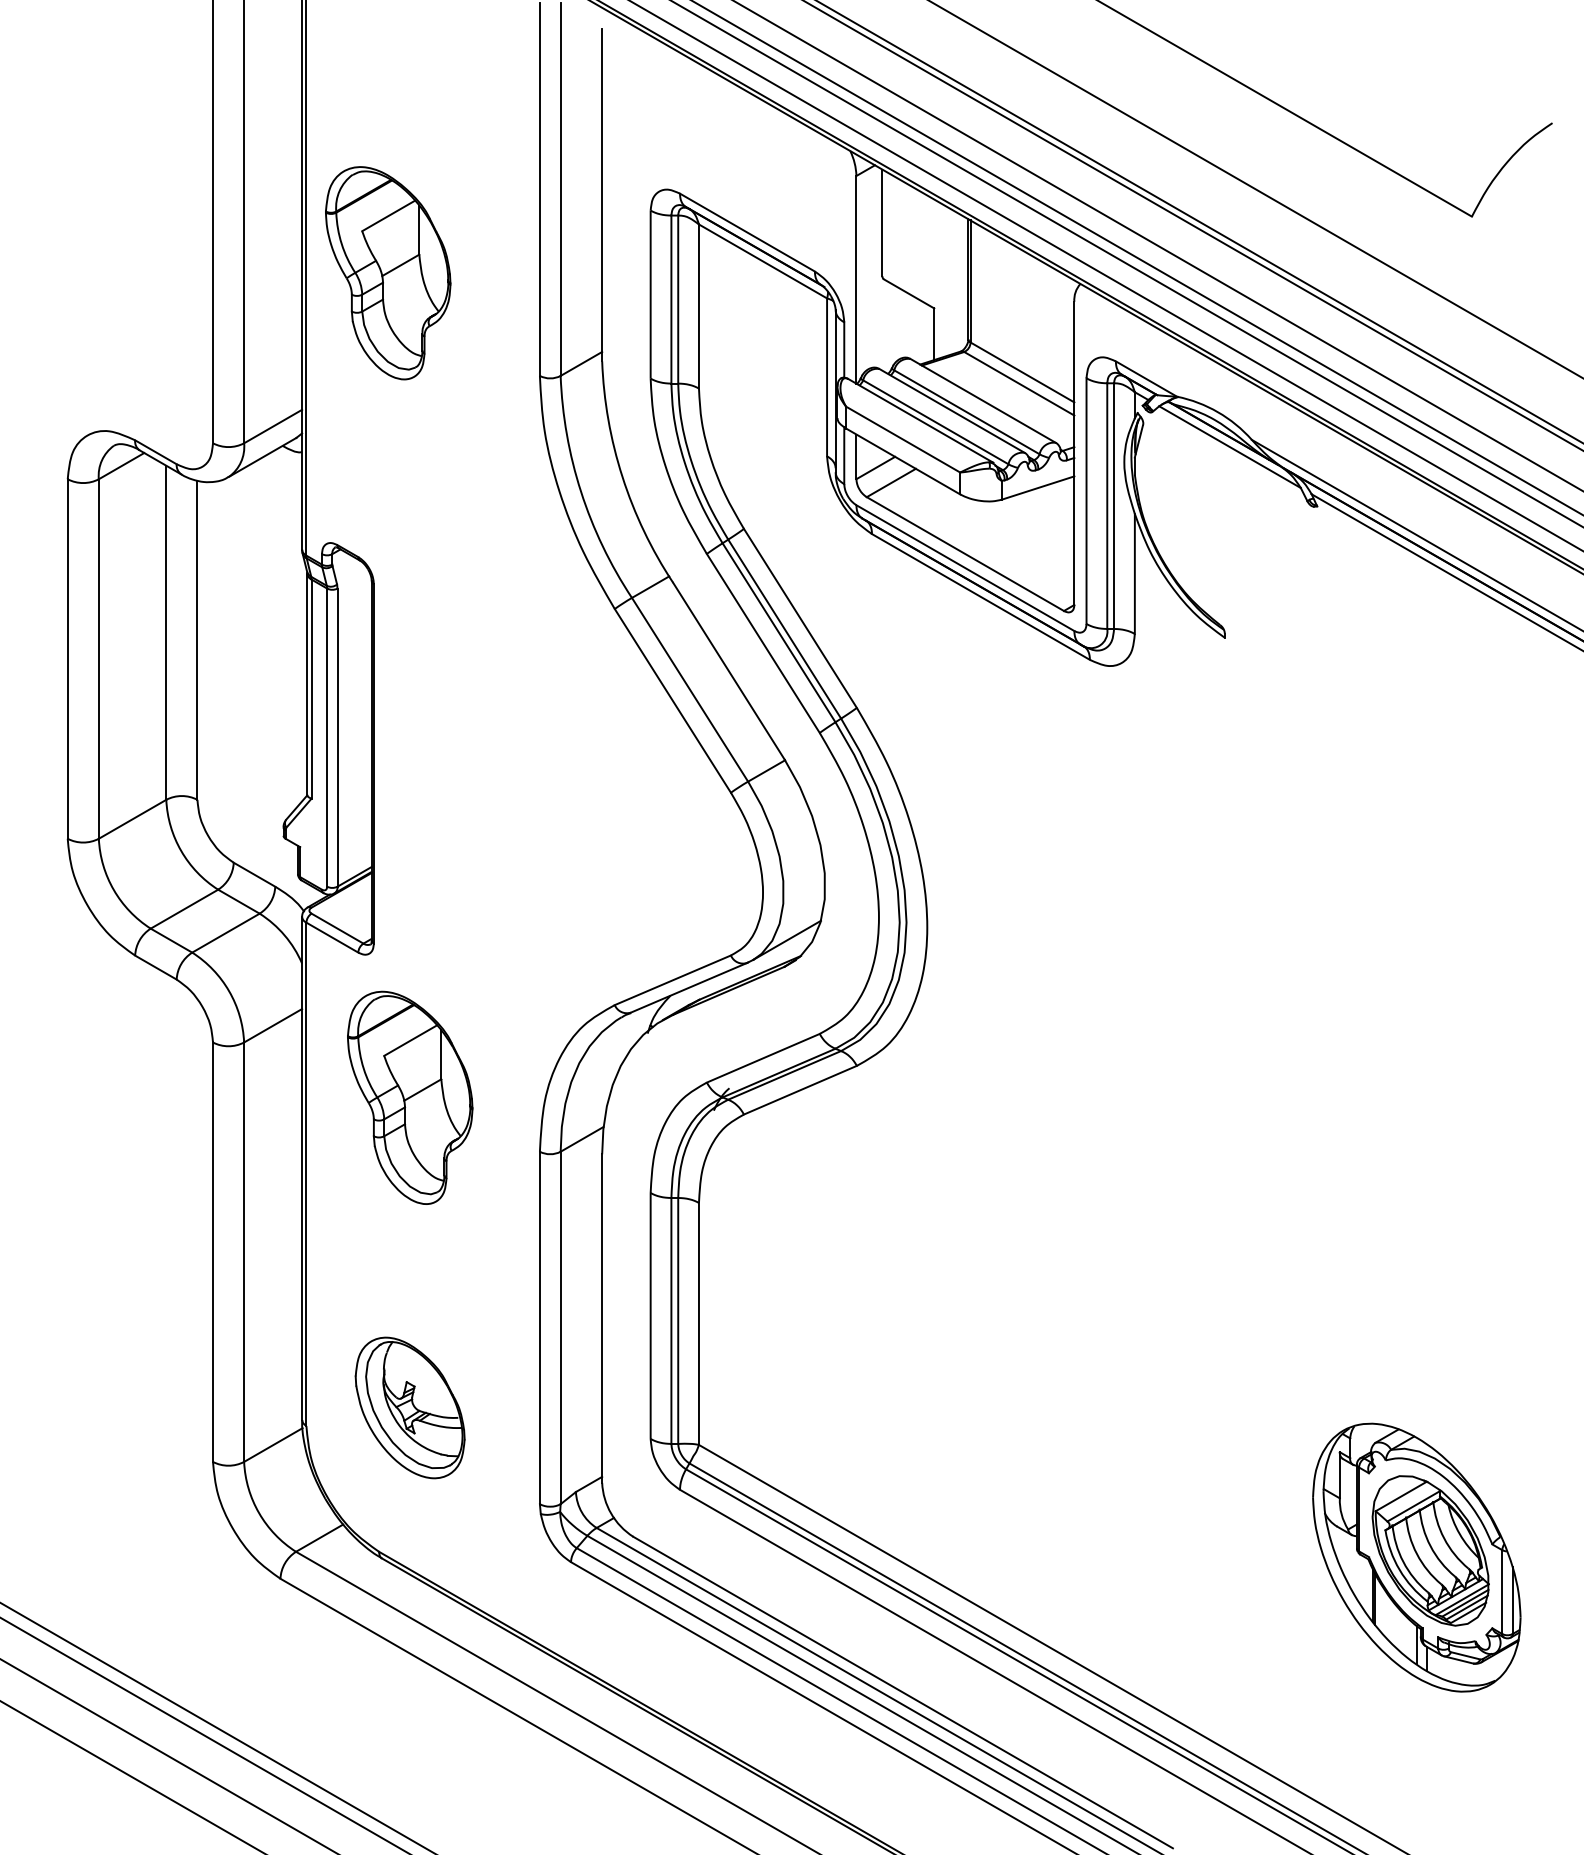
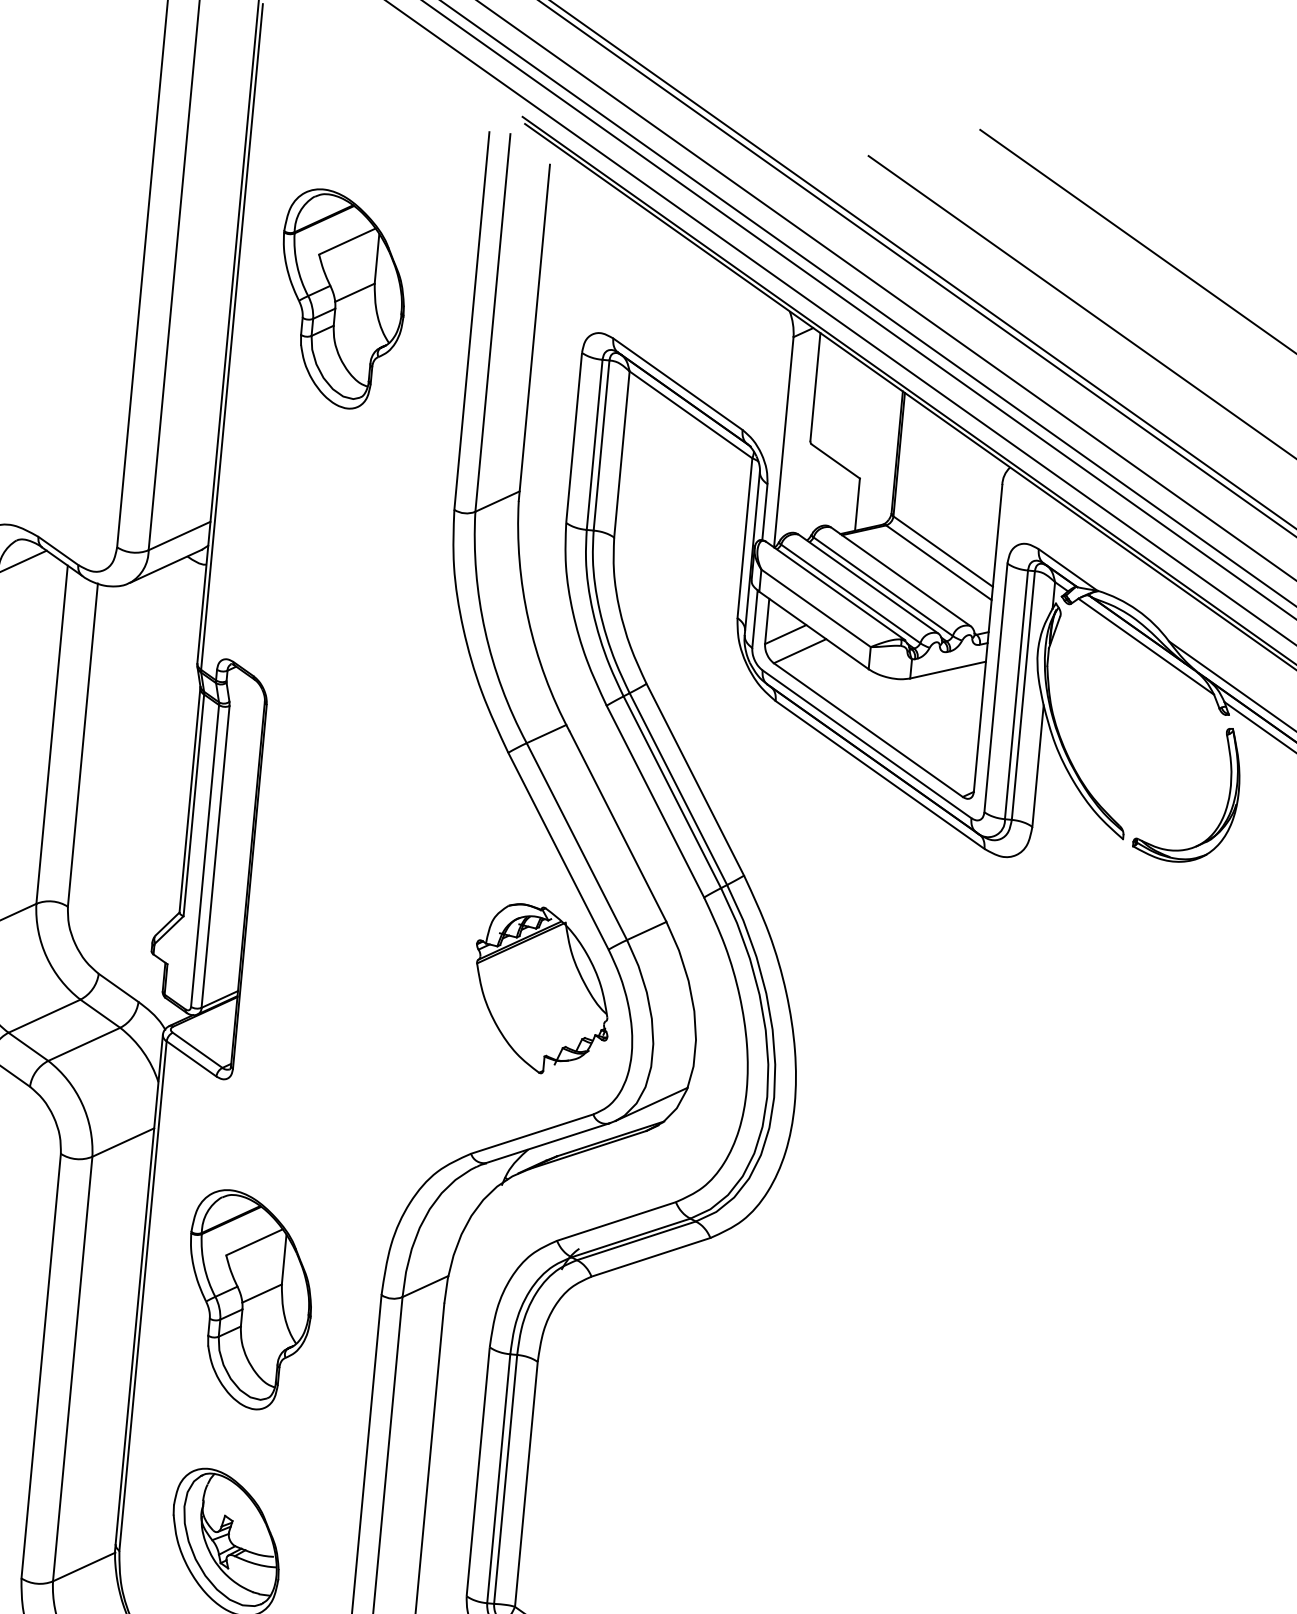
part: (388, 273) -> (341, 299), moved
part: (1322, 595) -> (1225, 805), added
part: (669, 837) -> (542, 989), added
part: (410, 1097) -> (248, 1299), moved

